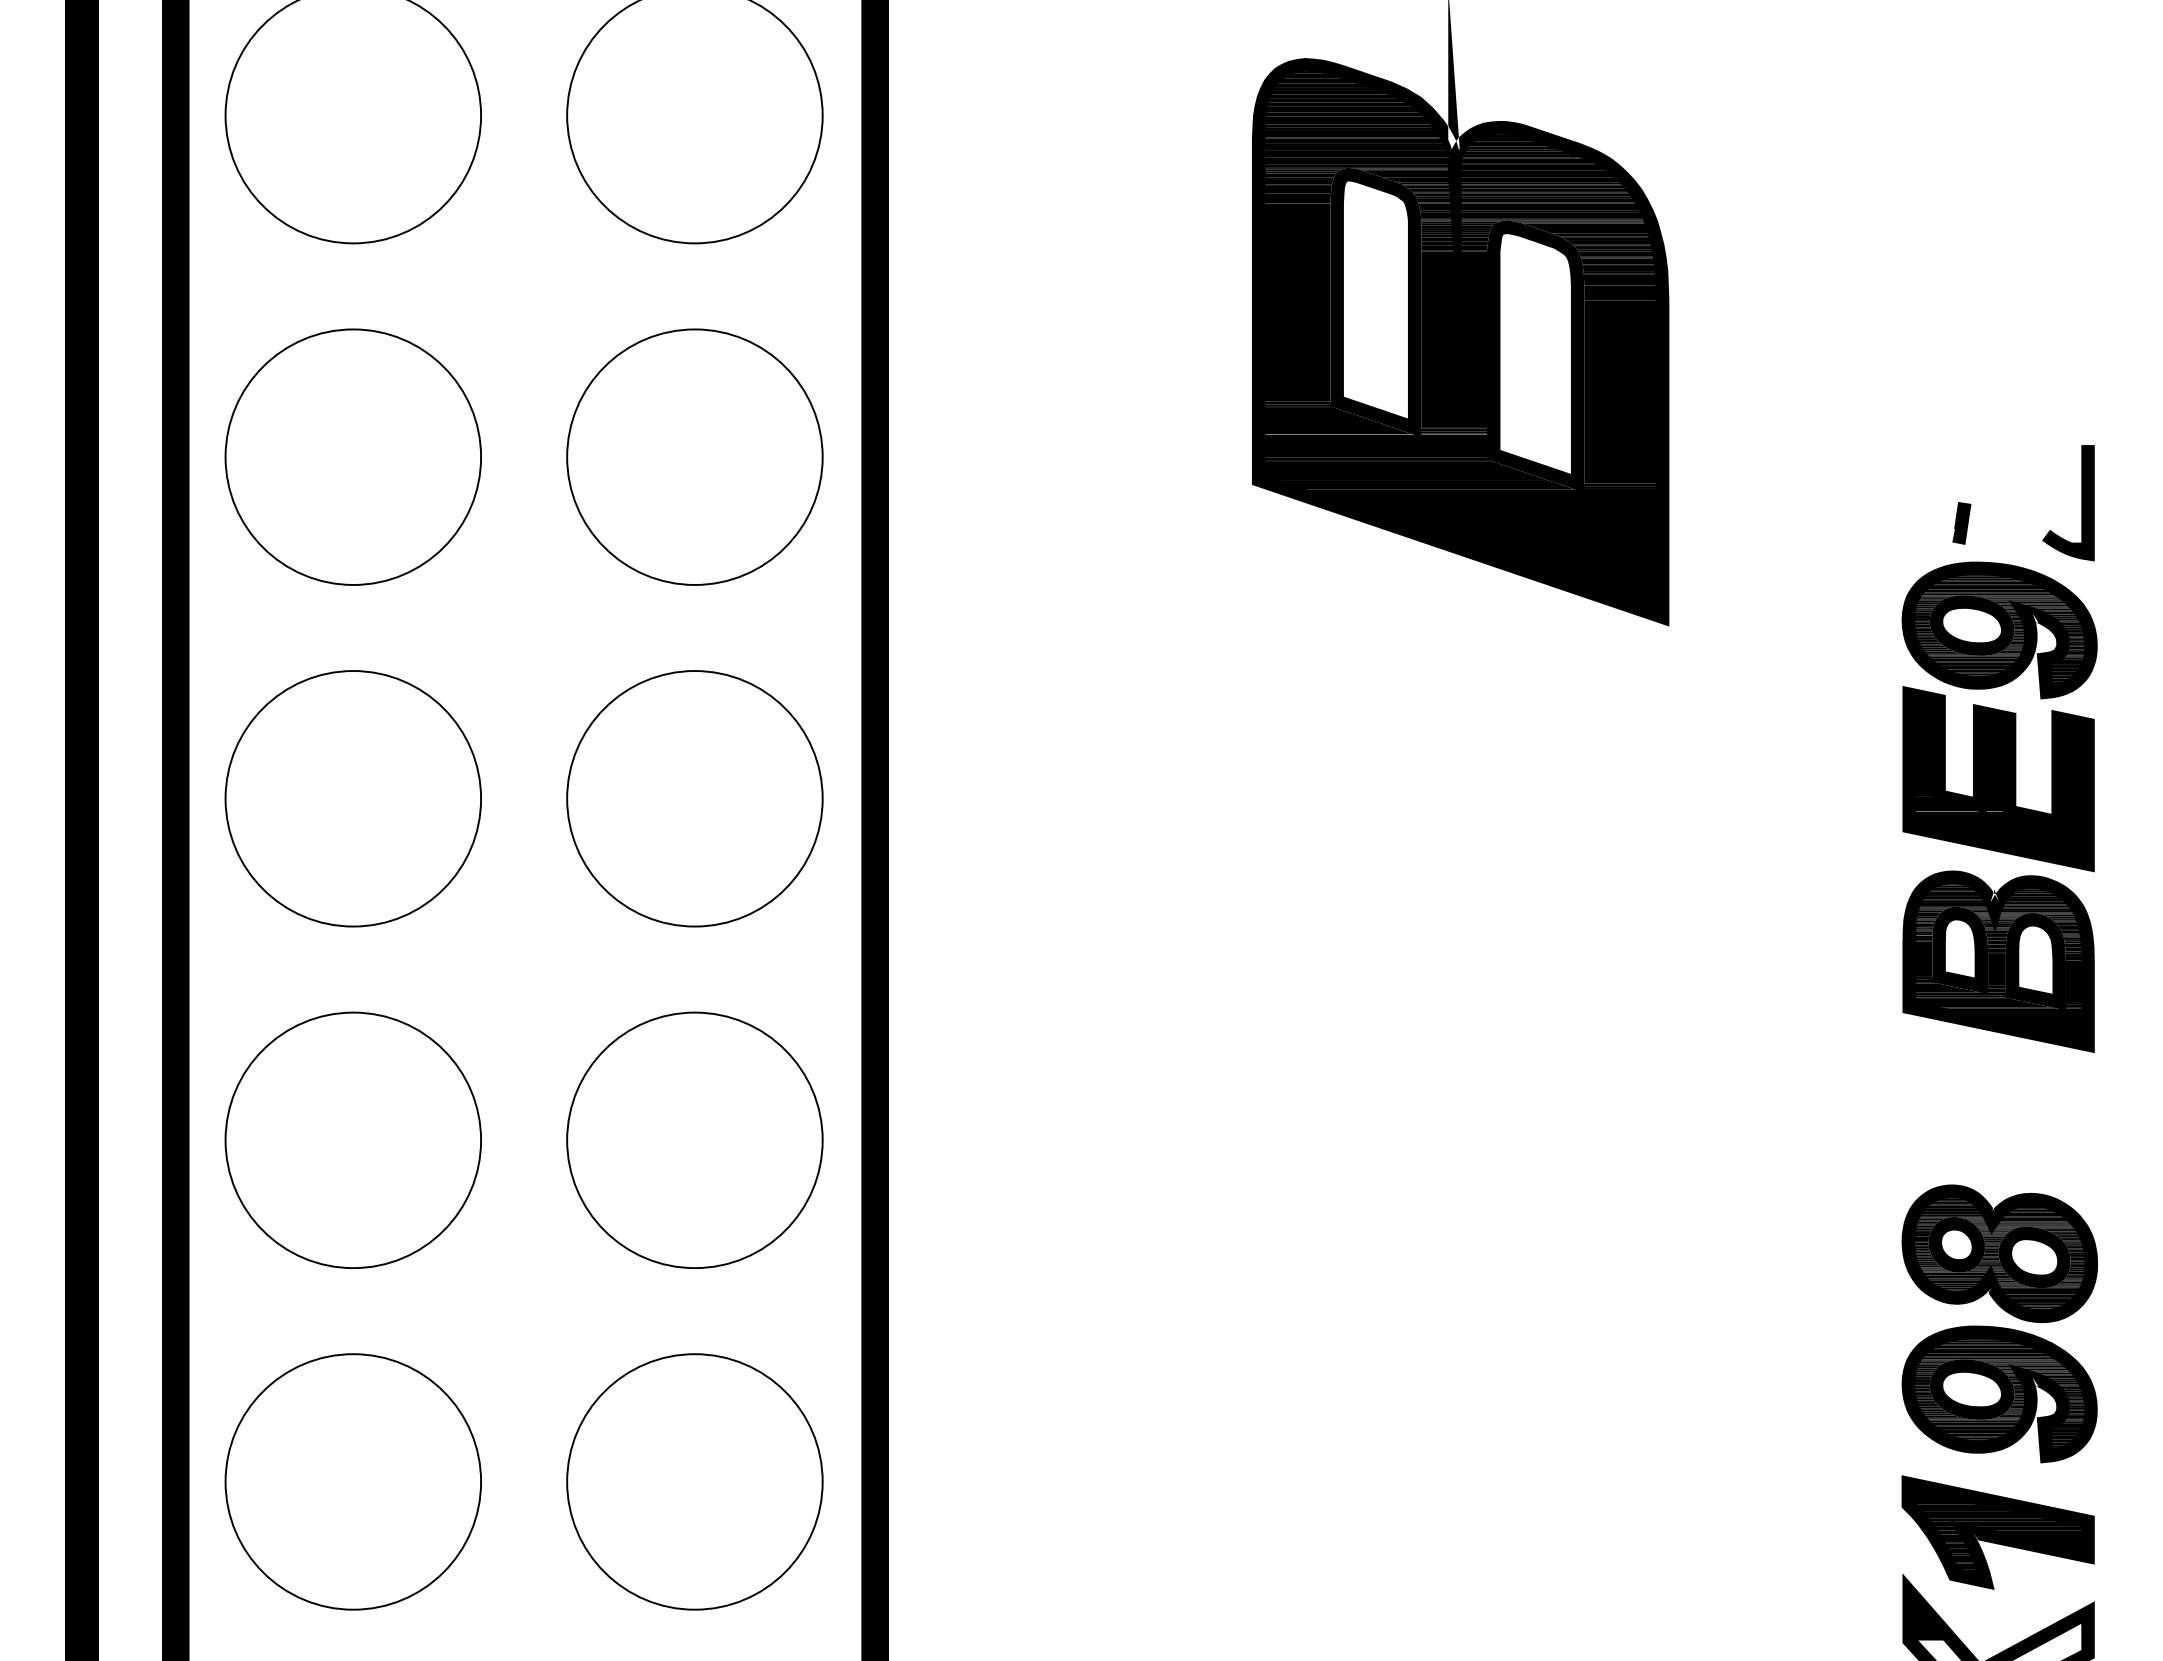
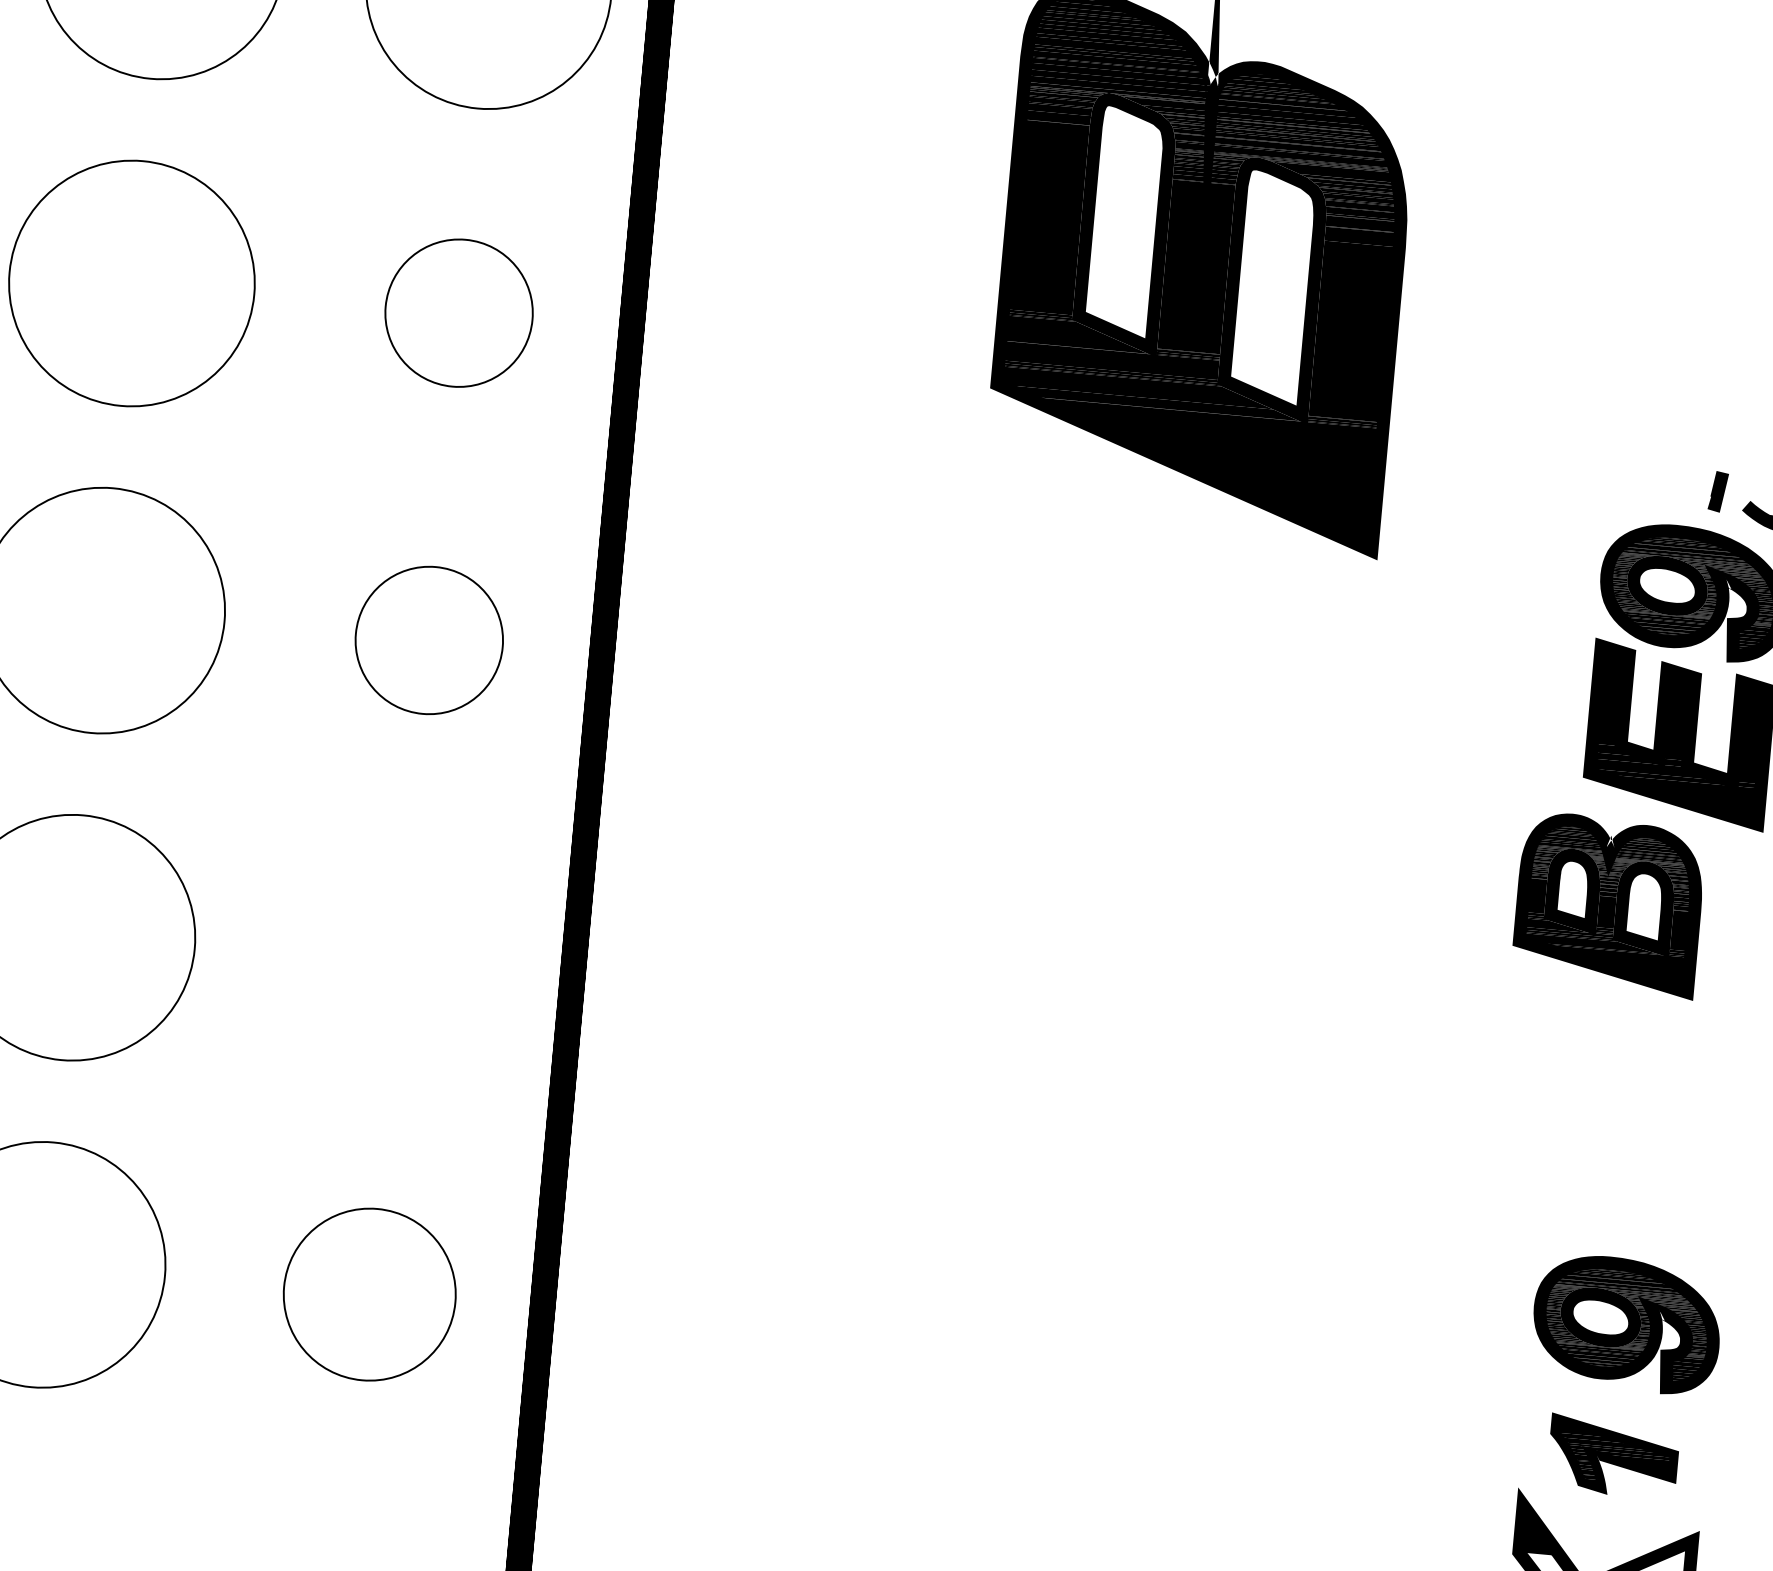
part: (694, 456) -> (458, 312), size x0.6
line: (1961, 523) -> (1717, 491), moved
part: (694, 798) -> (428, 640), size x0.6
part: (1998, 961) -> (1608, 904), moved
part: (694, 1139) -> (399, 966), removed
part: (1999, 1253) -> (1638, 1189), removed
part: (694, 1481) -> (369, 1294), size x0.7
part: (1997, 1532) -> (1612, 1456), size x0.7

